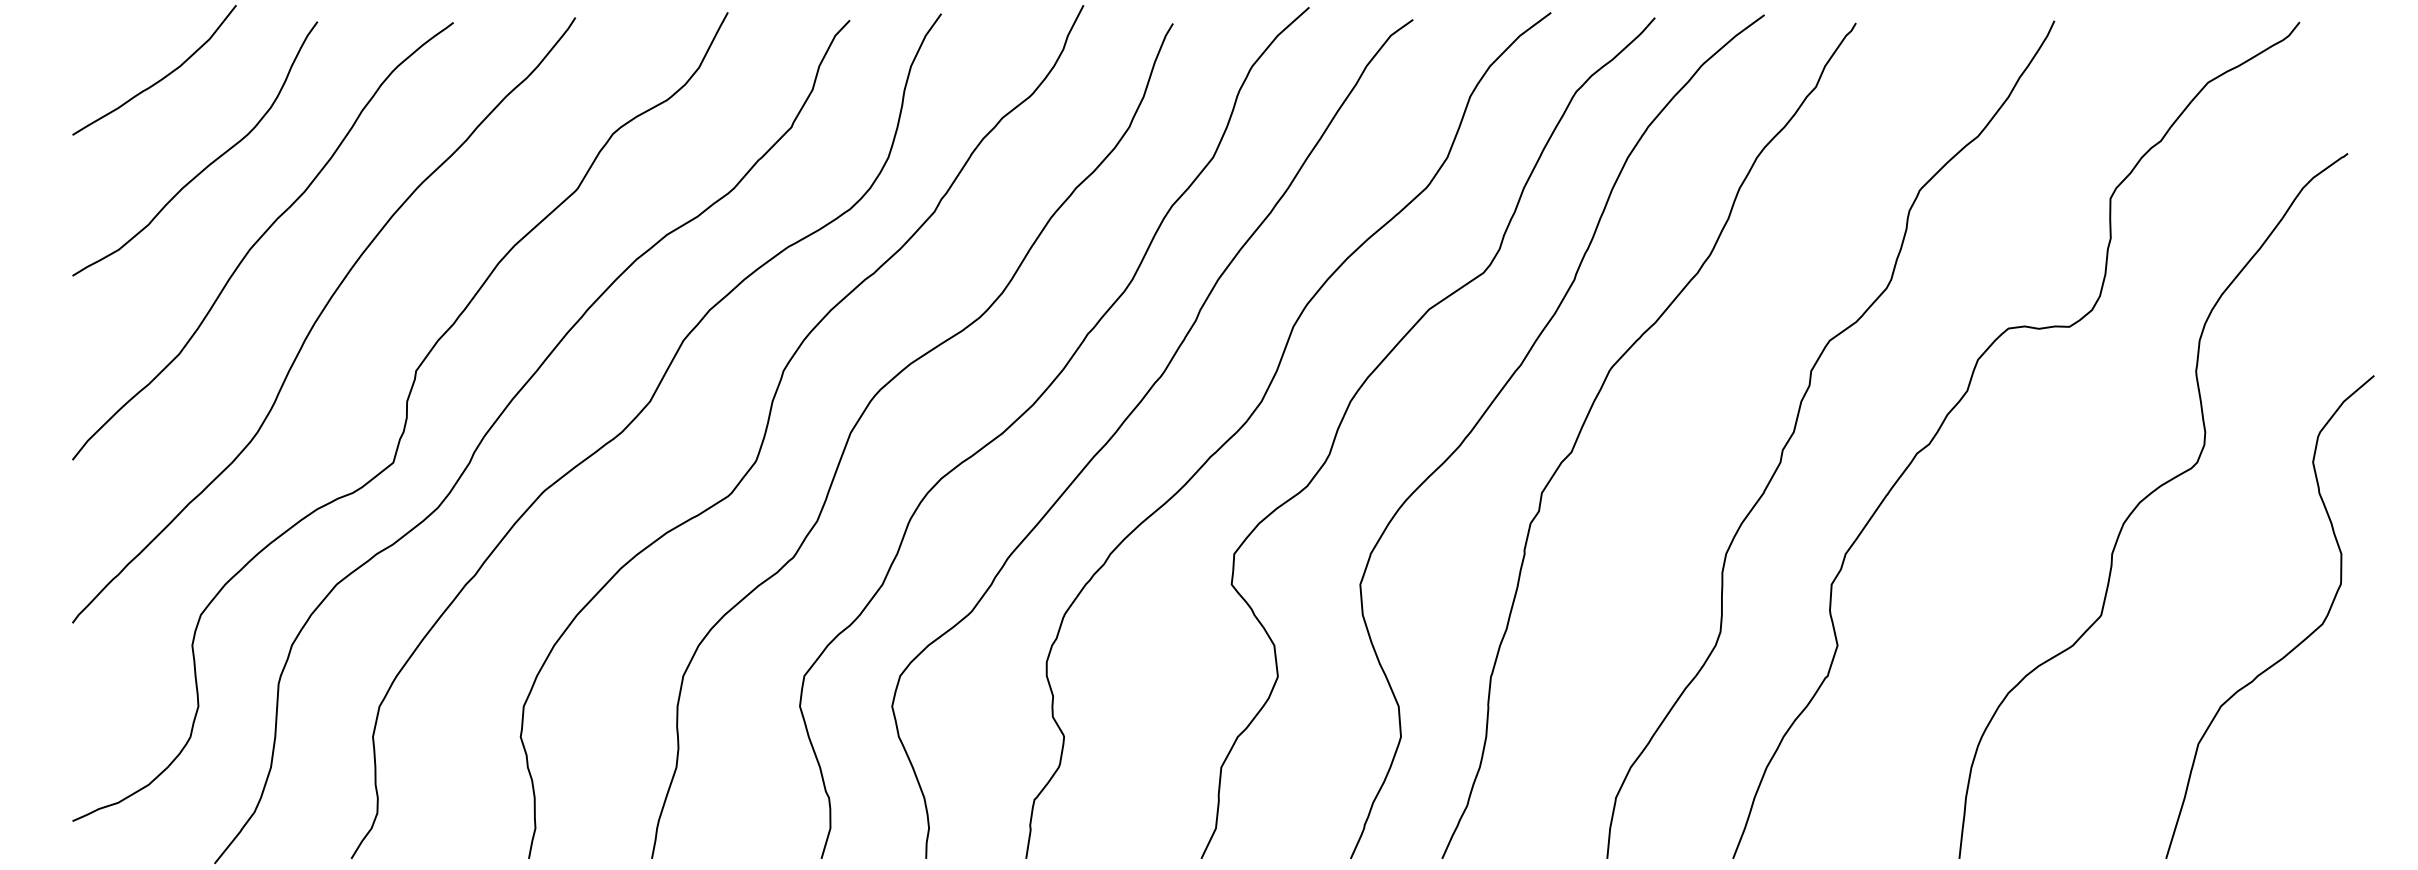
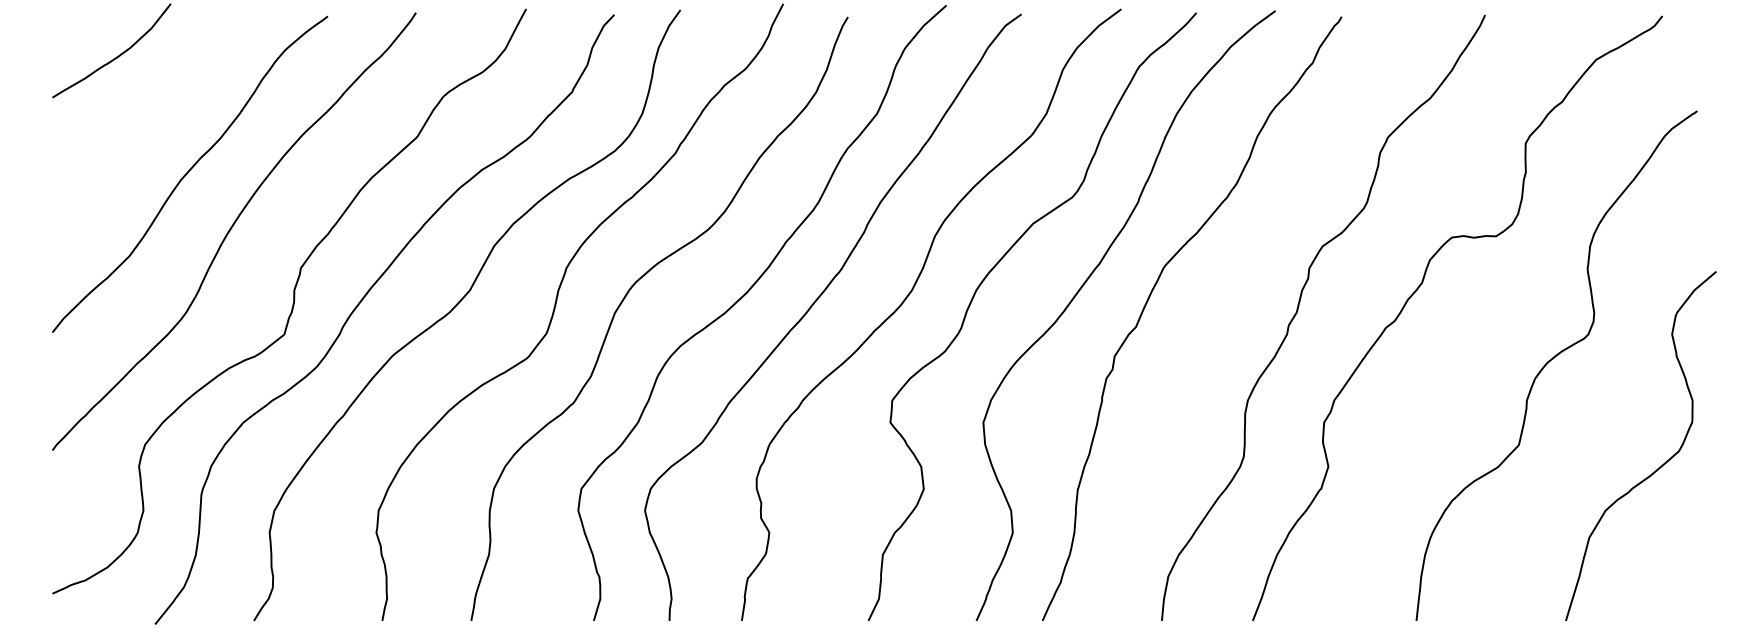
curve: (209, 163) -> (151, 118), removed

